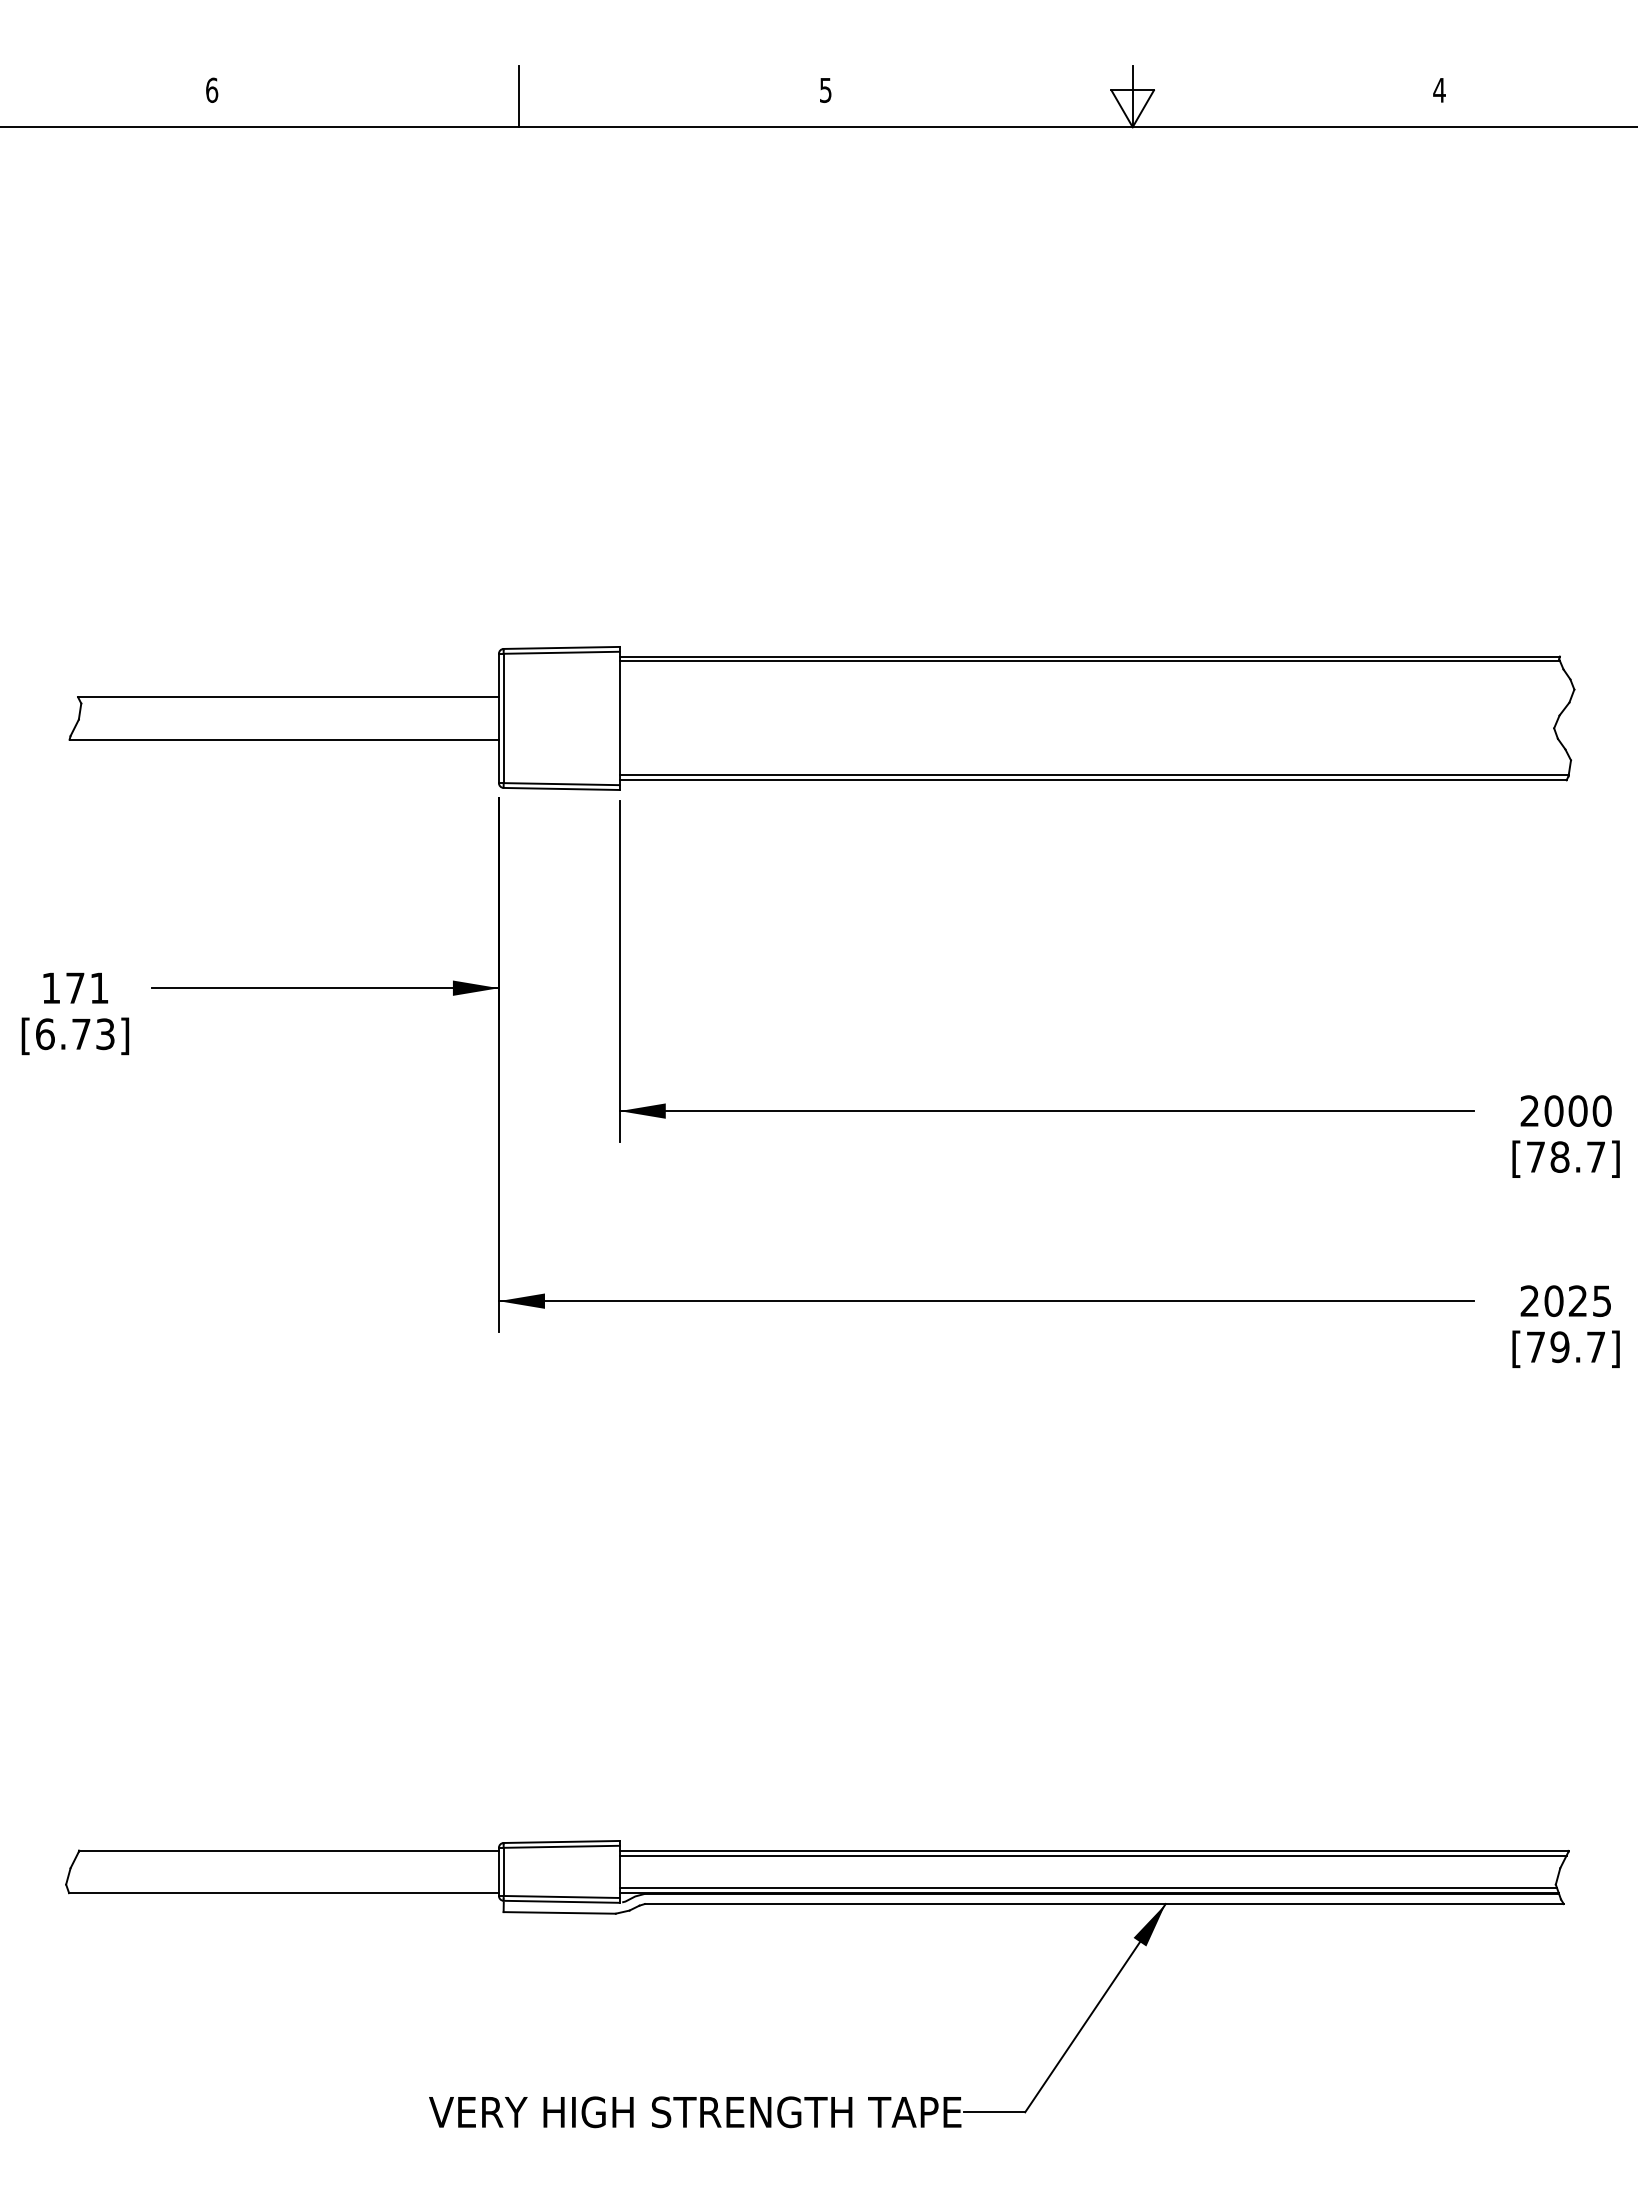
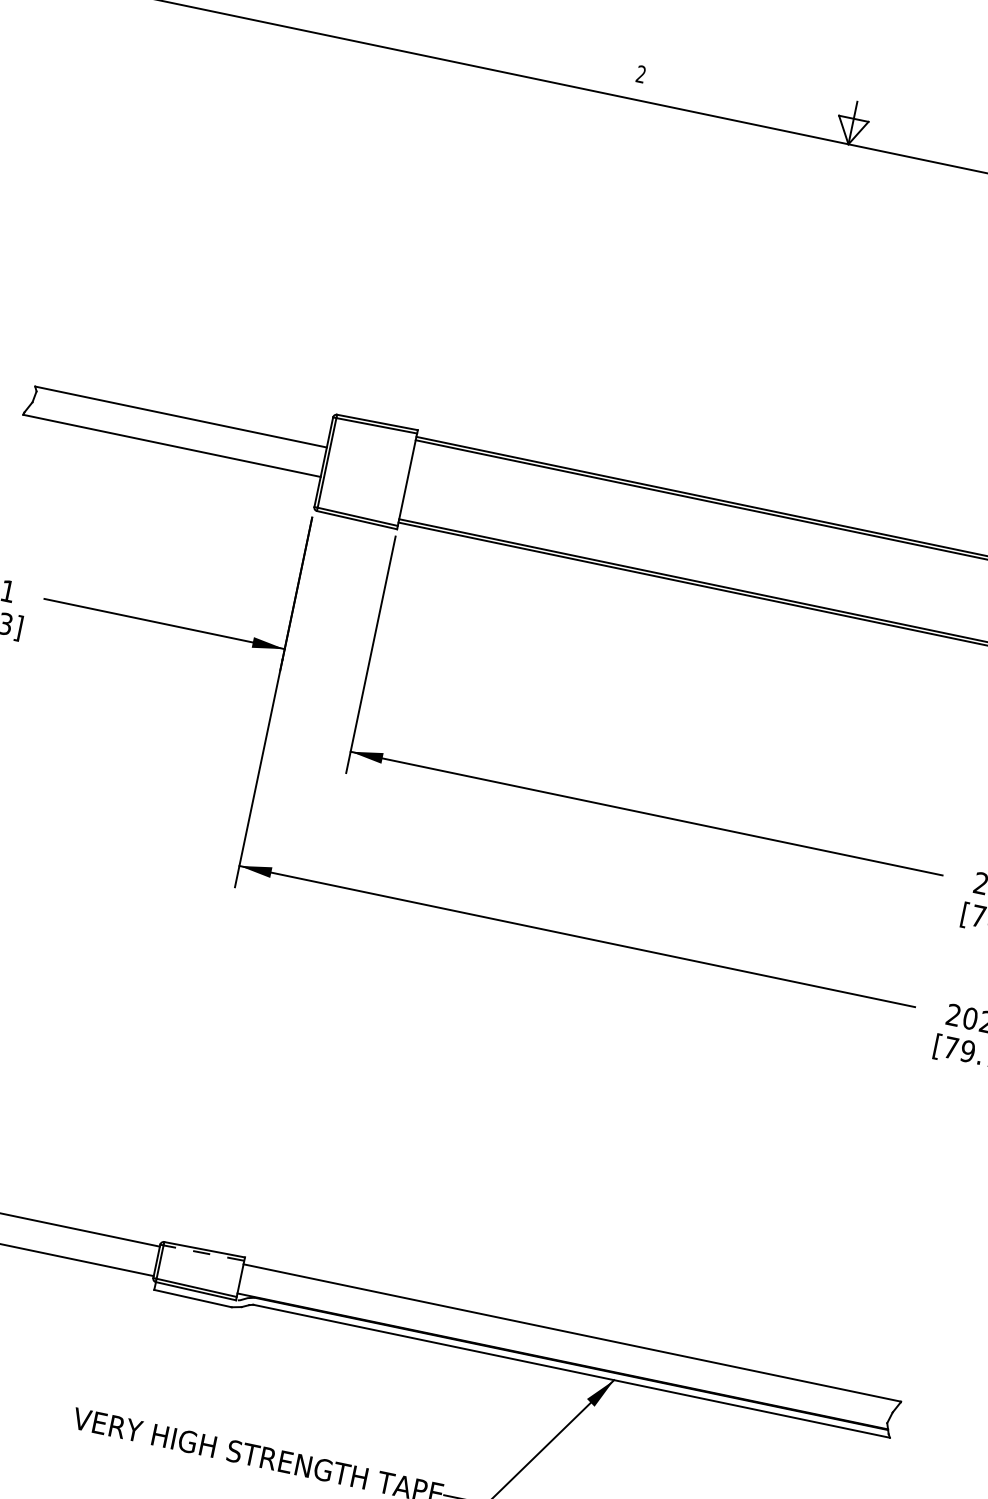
text: (825, 89) -> (641, 73), 5 -> 2
line: (518, 96) -> (427, 34), removed
line: (561, 1846) -> (203, 1252), solid -> dashed
line: (1092, 1855) -> (570, 1335), removed
line: (1088, 1888) -> (562, 1358), removed

